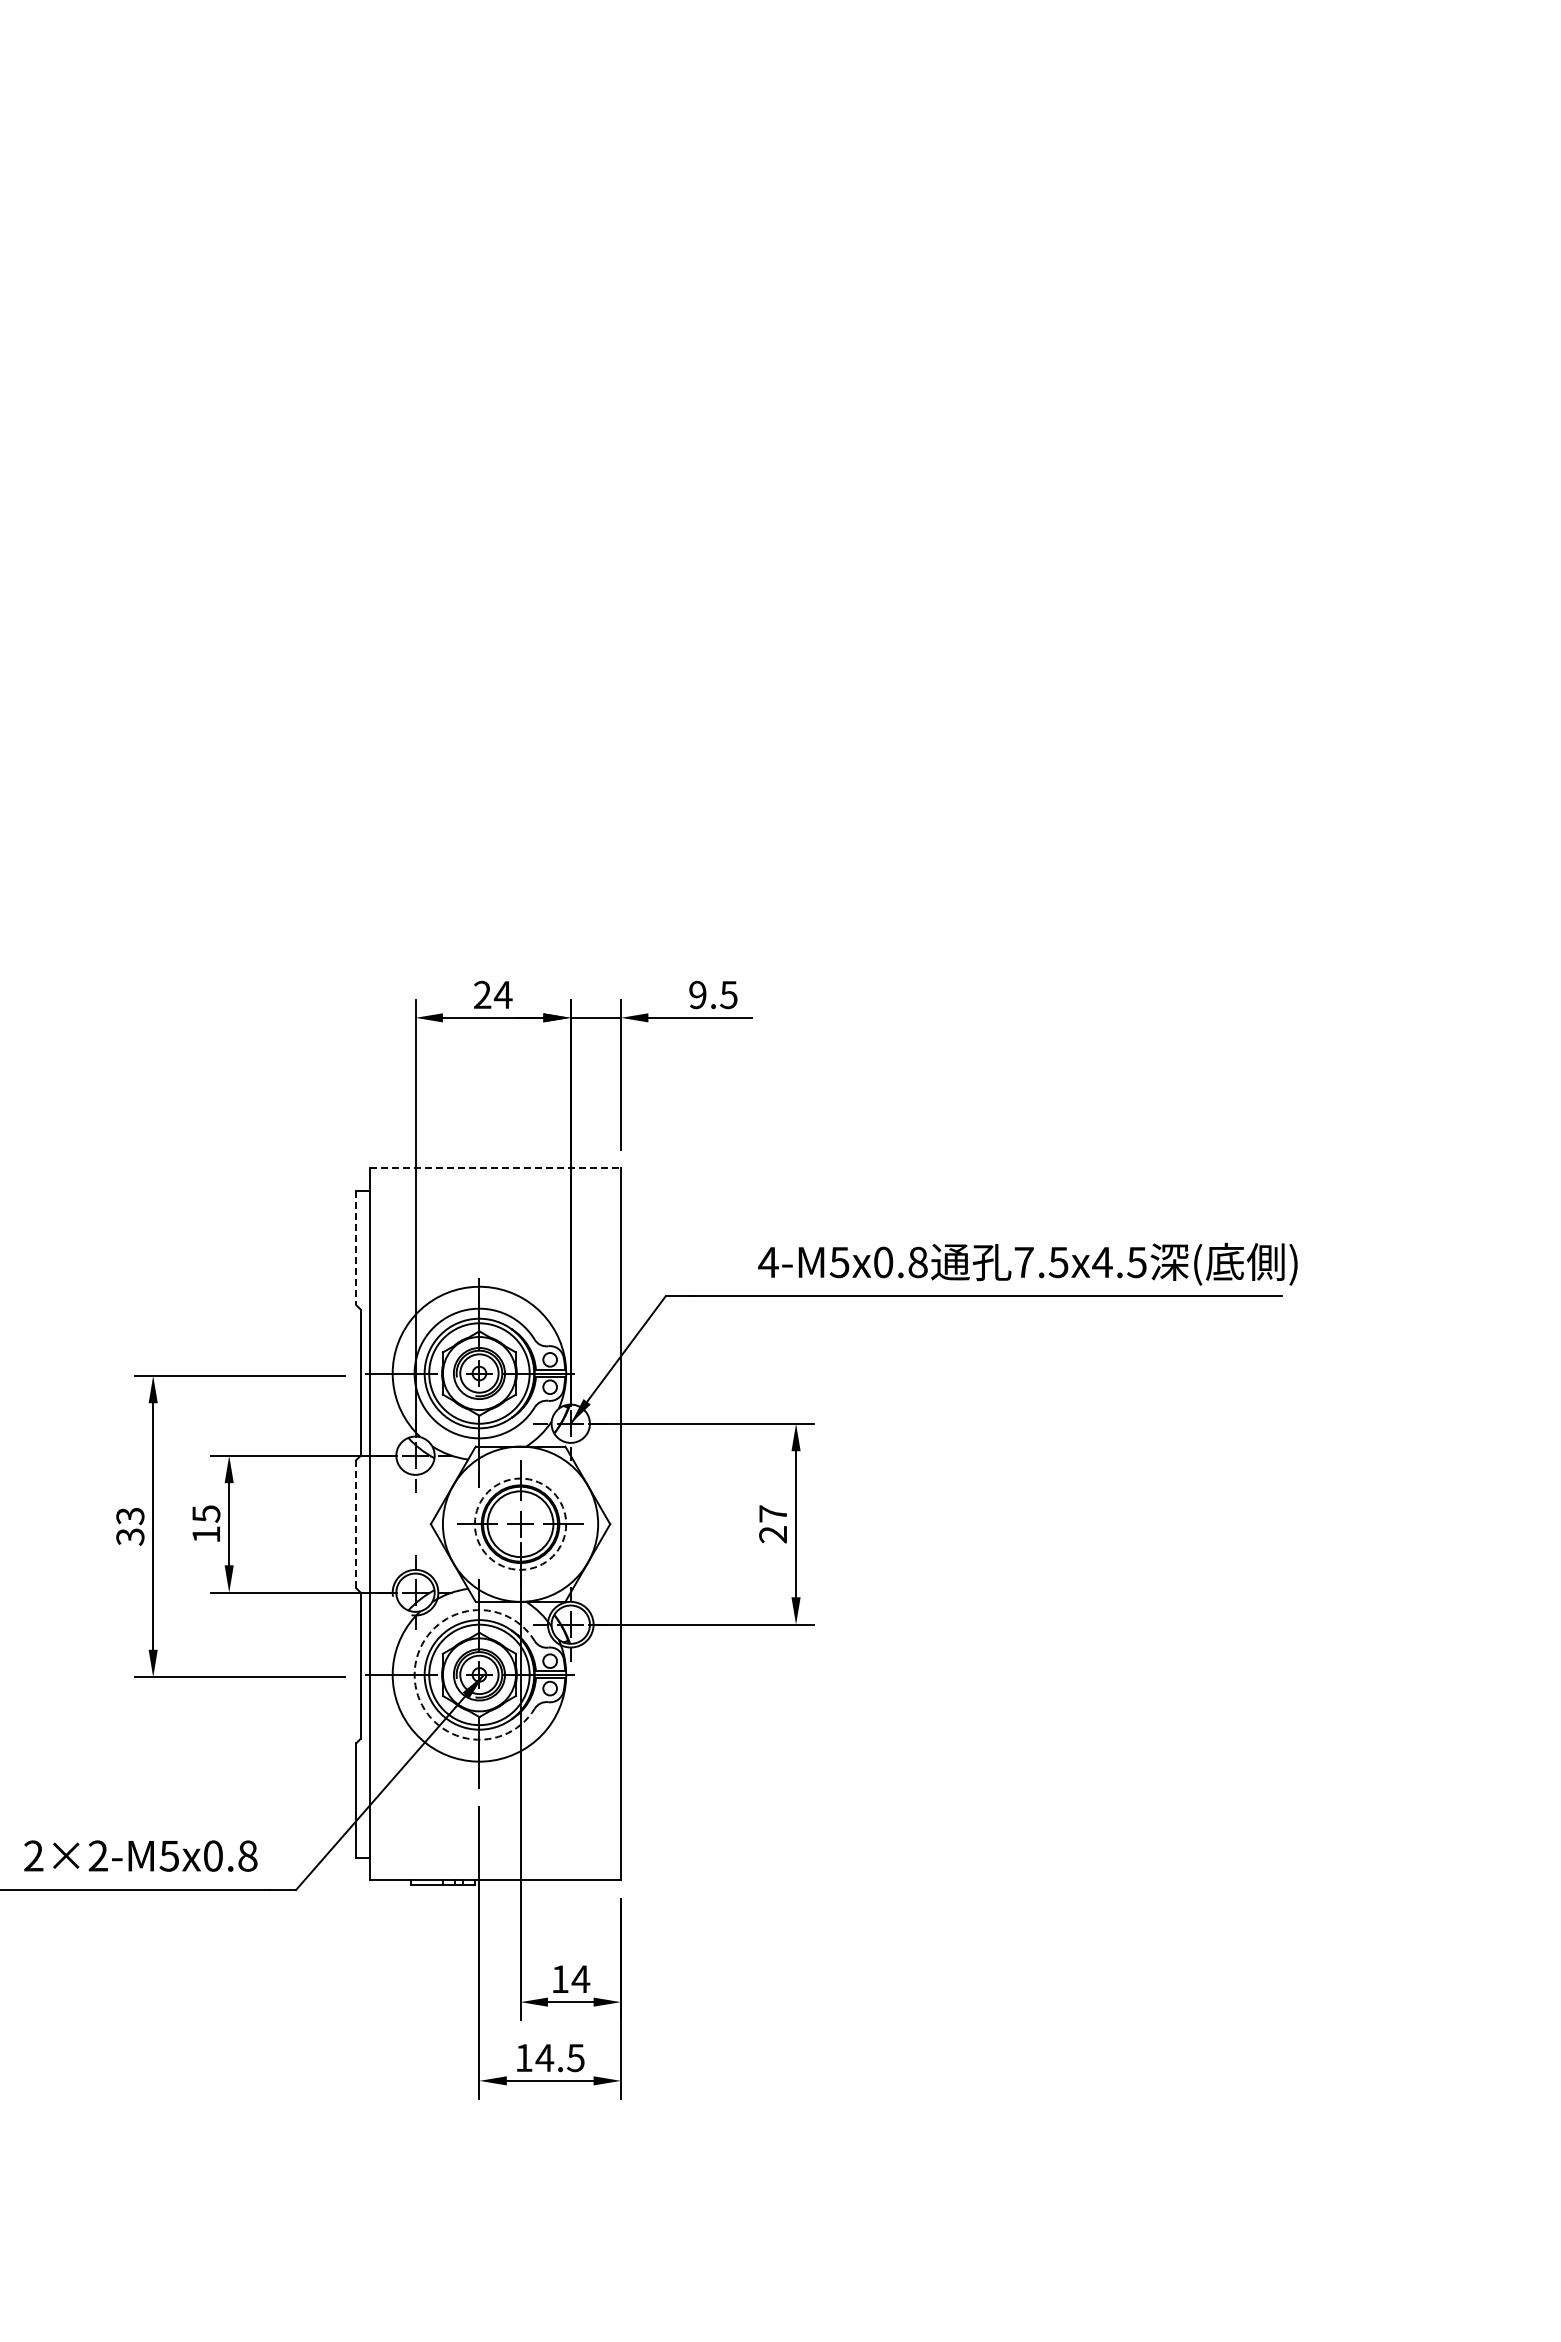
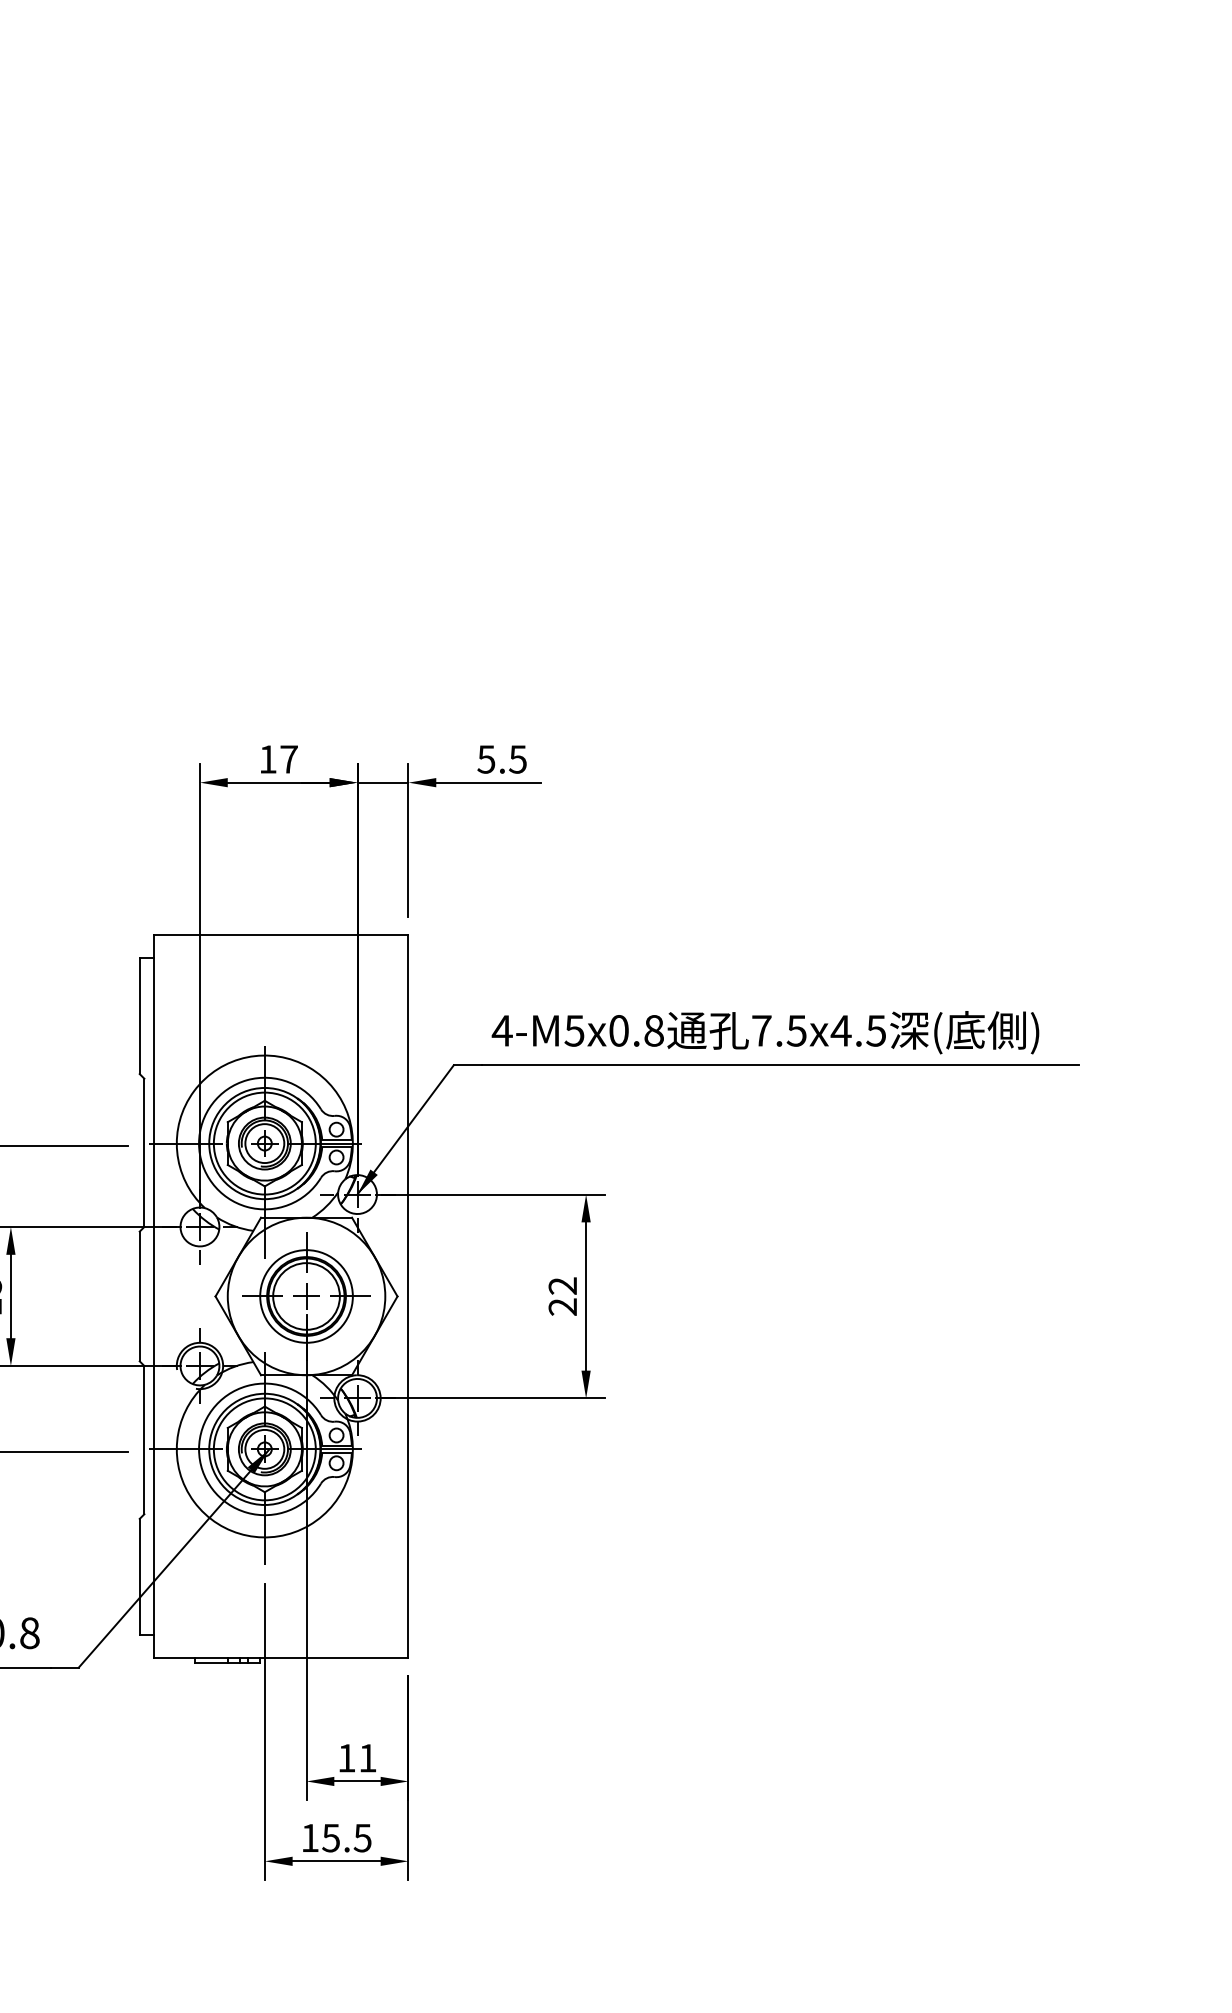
text: (493, 994) -> (279, 758), 24 -> 17
text: (697, 994) -> (486, 758), 9.5 -> 5.5
line: (495, 1168) -> (281, 935), dashed -> solid
line: (356, 1248) -> (140, 1016), dashed -> solid
text: (1027, 1263) -> (765, 1031), moved
text: (772, 1513) -> (562, 1285), 27 -> 22
circle: (520, 1523) -> (306, 1295), dashed -> solid
line: (356, 1524) -> (140, 1296), dashed -> solid
arc: (414, 1674) -> (198, 1448), dashed -> solid
text: (580, 1978) -> (367, 1757), 14 -> 11
text: (544, 2058) -> (330, 1838), 14.5 -> 15.5

